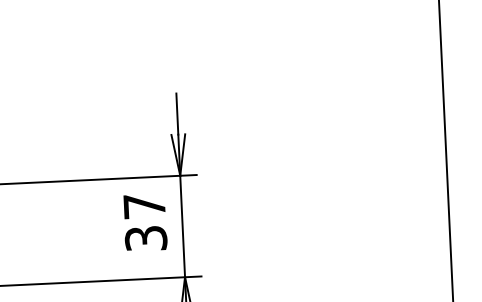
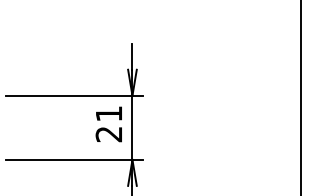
text: (146, 222) -> (109, 124), 37 -> 21

